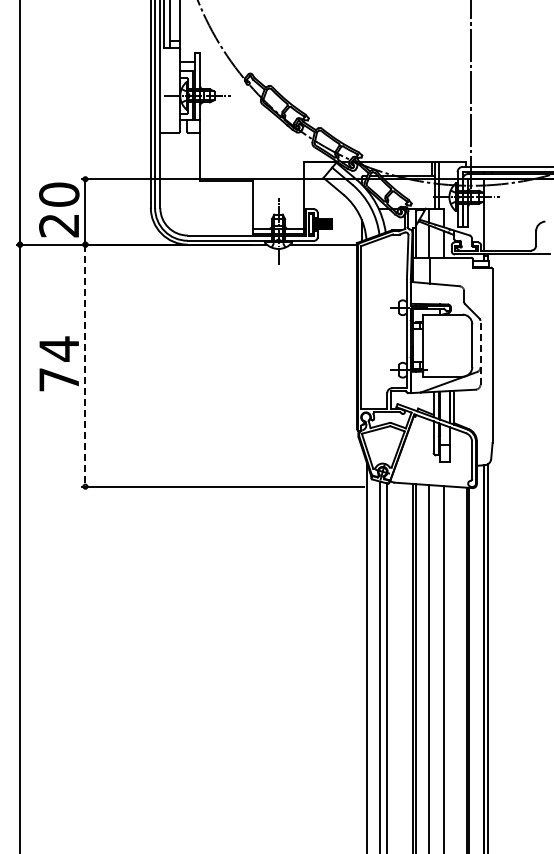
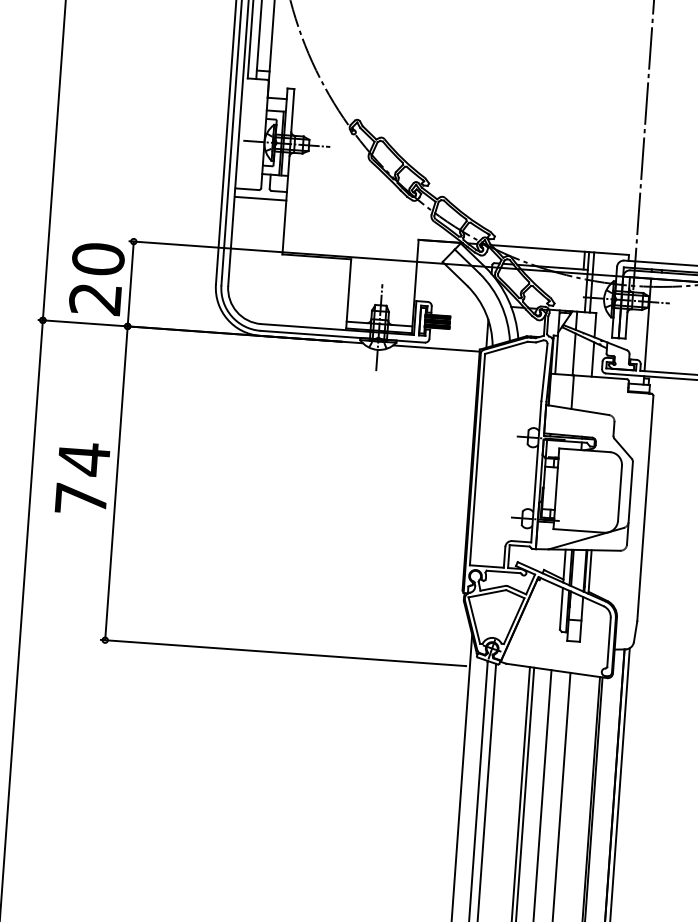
line: (180, 139) -> (260, 198), added
line: (480, 352) -> (629, 502), dashed -> solid
line: (85, 366) -> (116, 484), dashed -> solid

